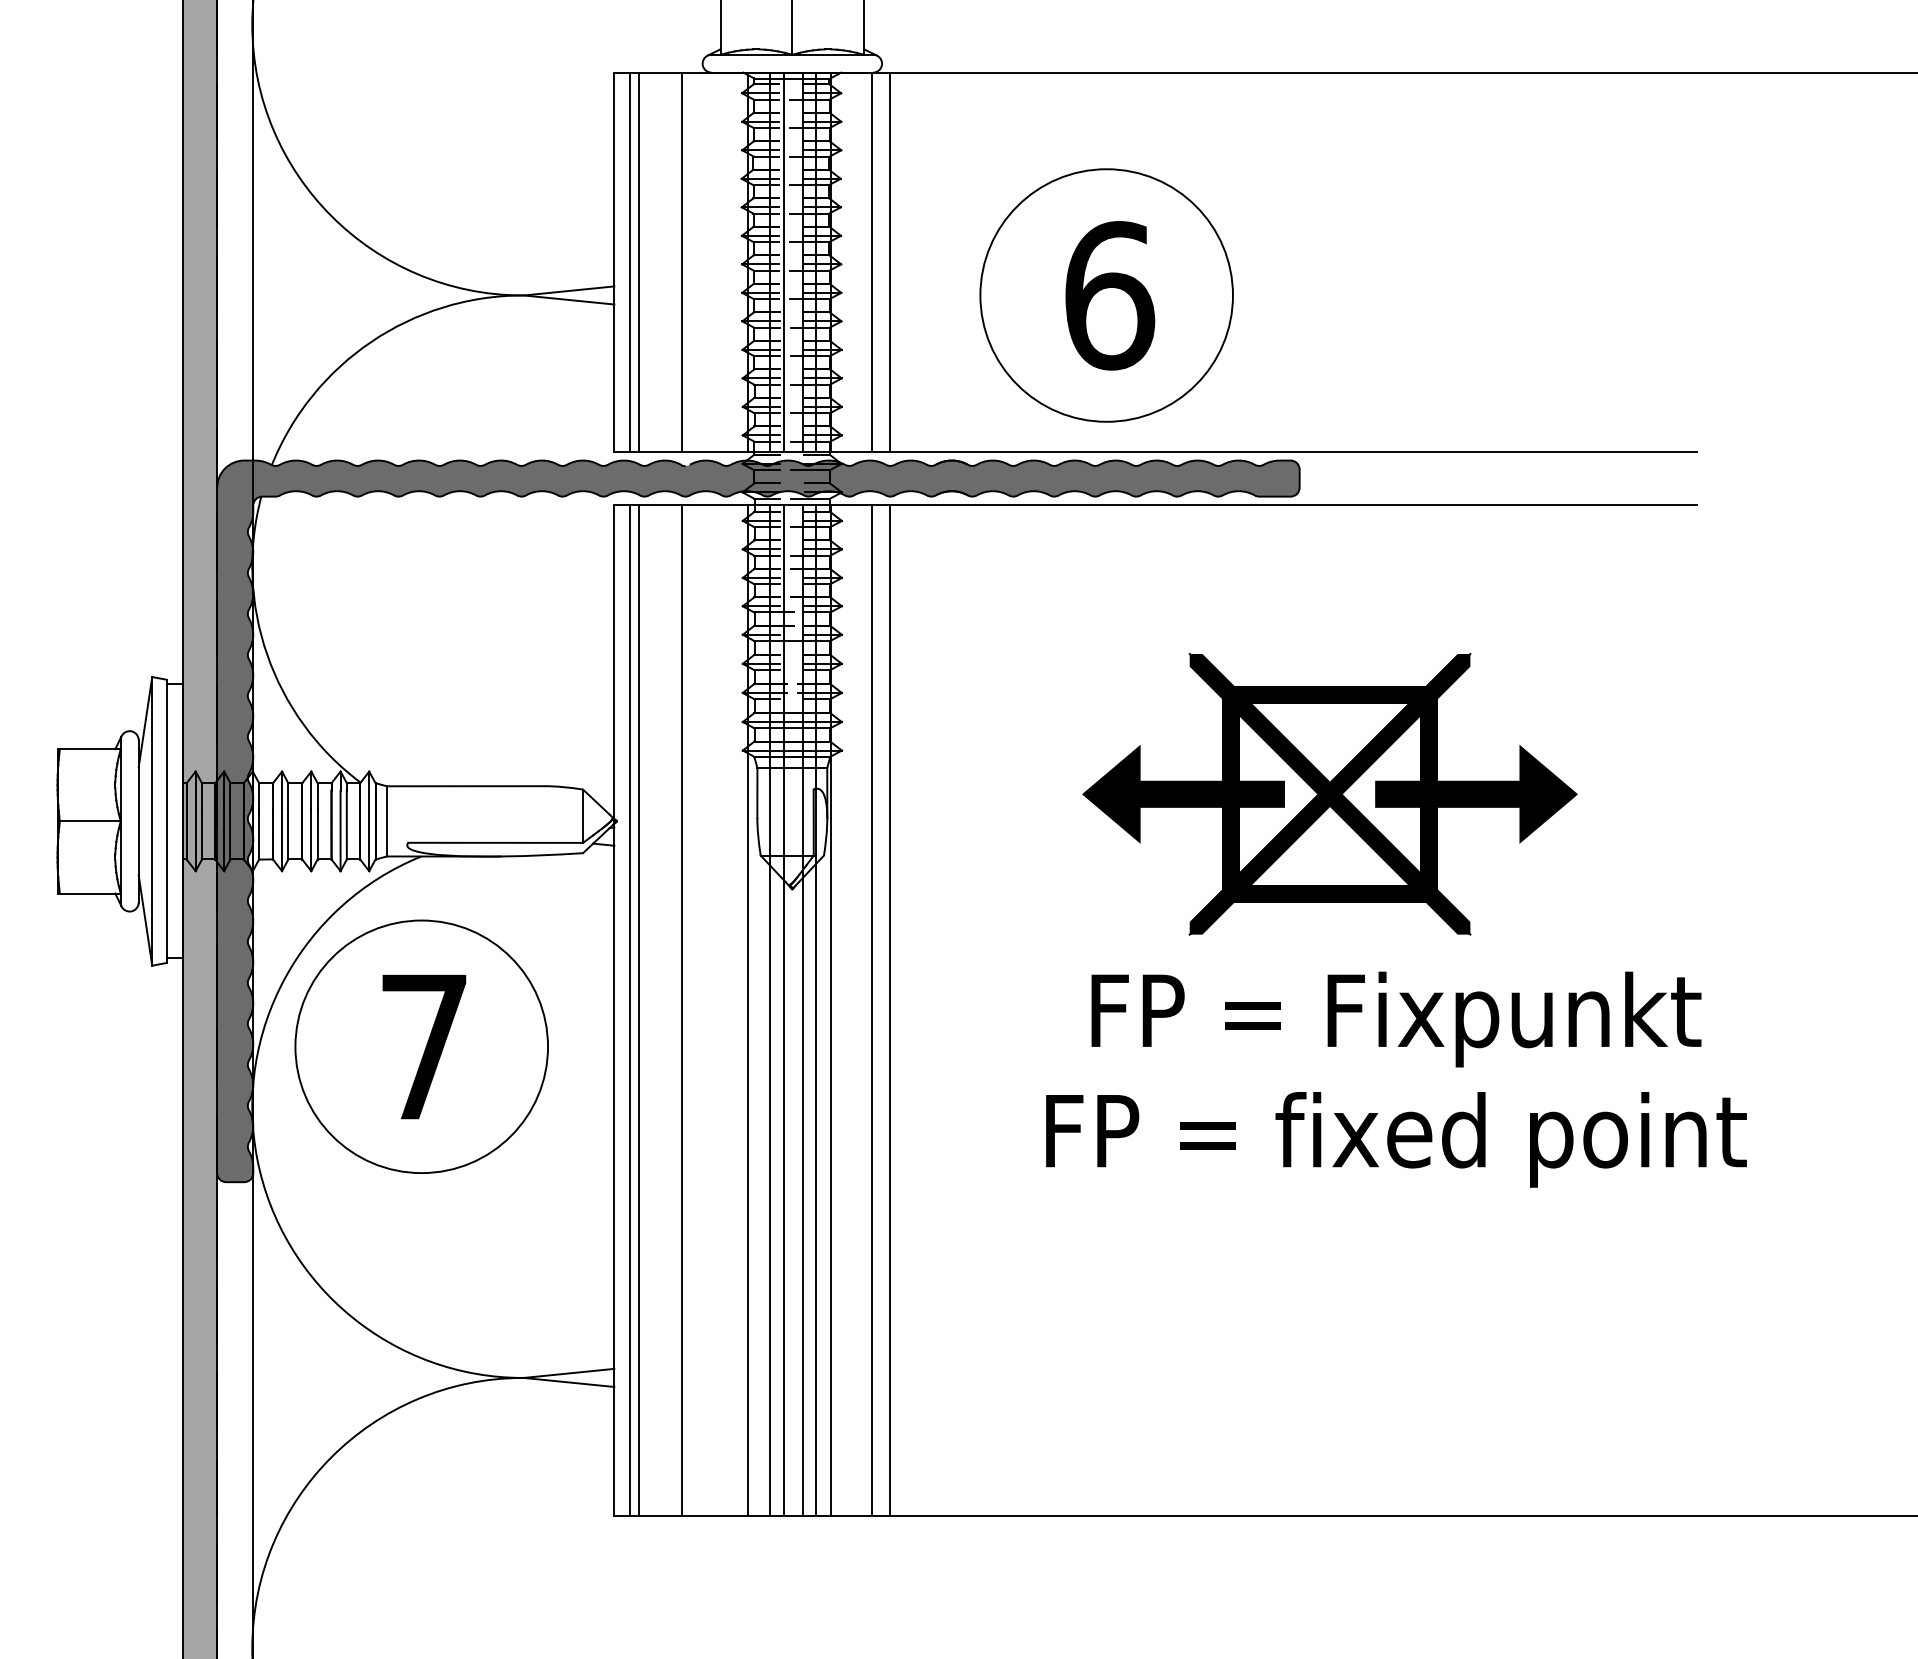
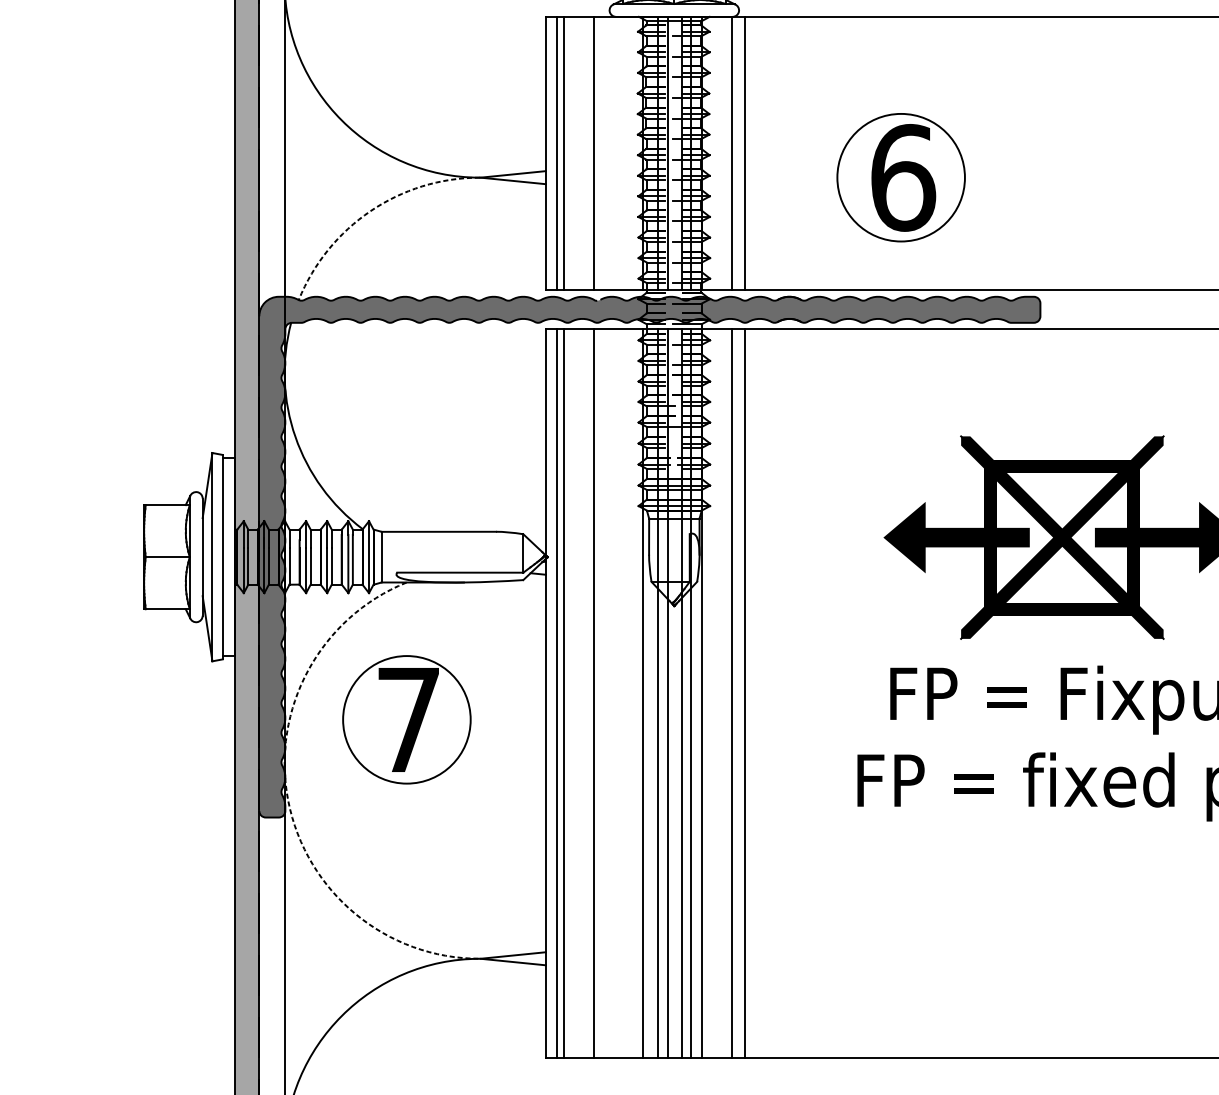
circle: (1106, 295) -> (901, 177), size x0.7
arc: (371, 341) -> (370, 210), solid -> dashed
circle: (421, 1046) -> (406, 719), size x0.7
arc: (257, 1159) -> (288, 801), solid -> dashed

